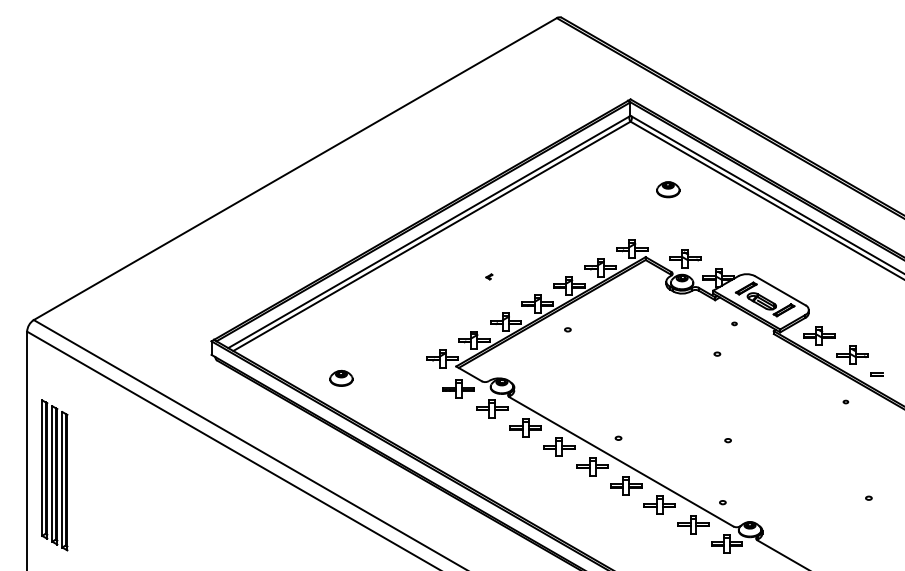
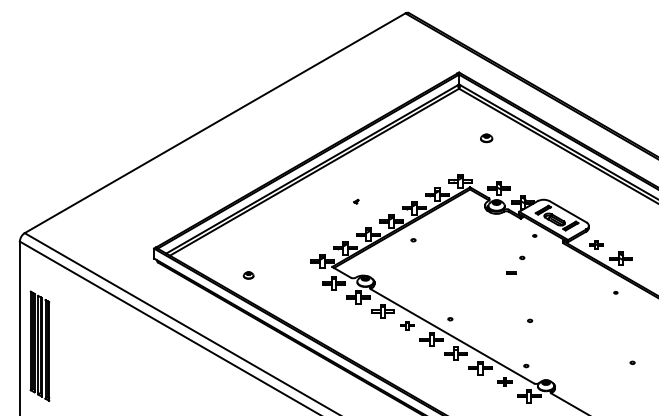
part: (668, 189) -> (486, 138), size x0.7
part: (819, 335) -> (596, 244), size x0.6
part: (876, 374) -> (510, 272), moved
part: (341, 377) -> (248, 274), size x0.6
part: (559, 446) -> (407, 325), size x0.6
part: (693, 524) -> (504, 381), size x0.6

